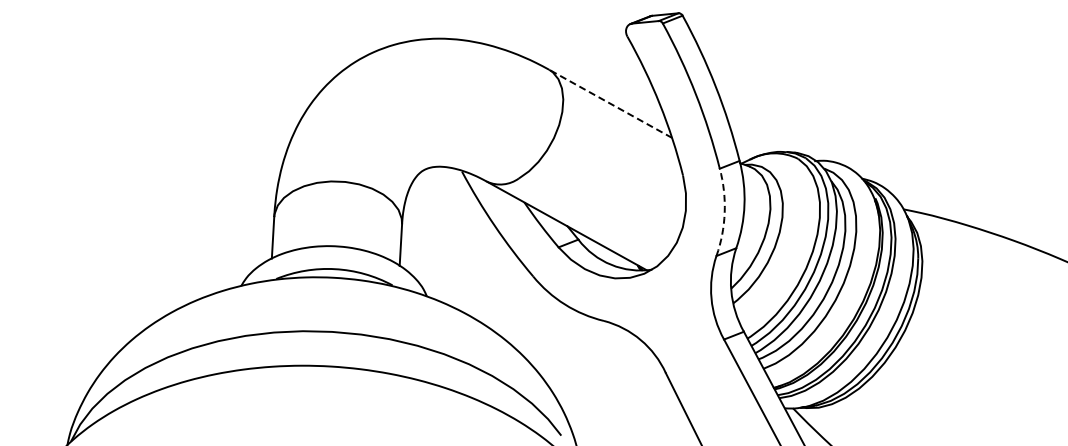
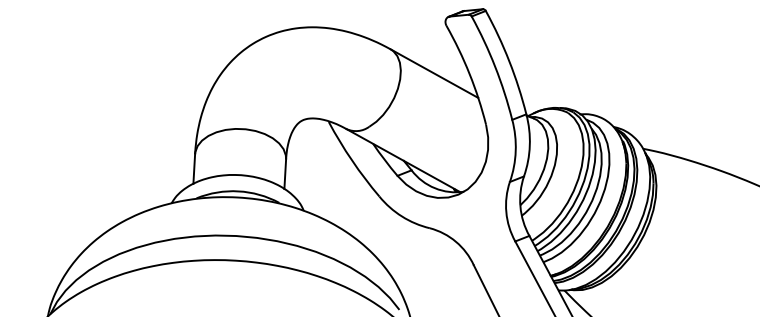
line: (610, 103) -> (434, 73), dashed -> solid
arc: (724, 212) -> (515, 151), dashed -> solid

